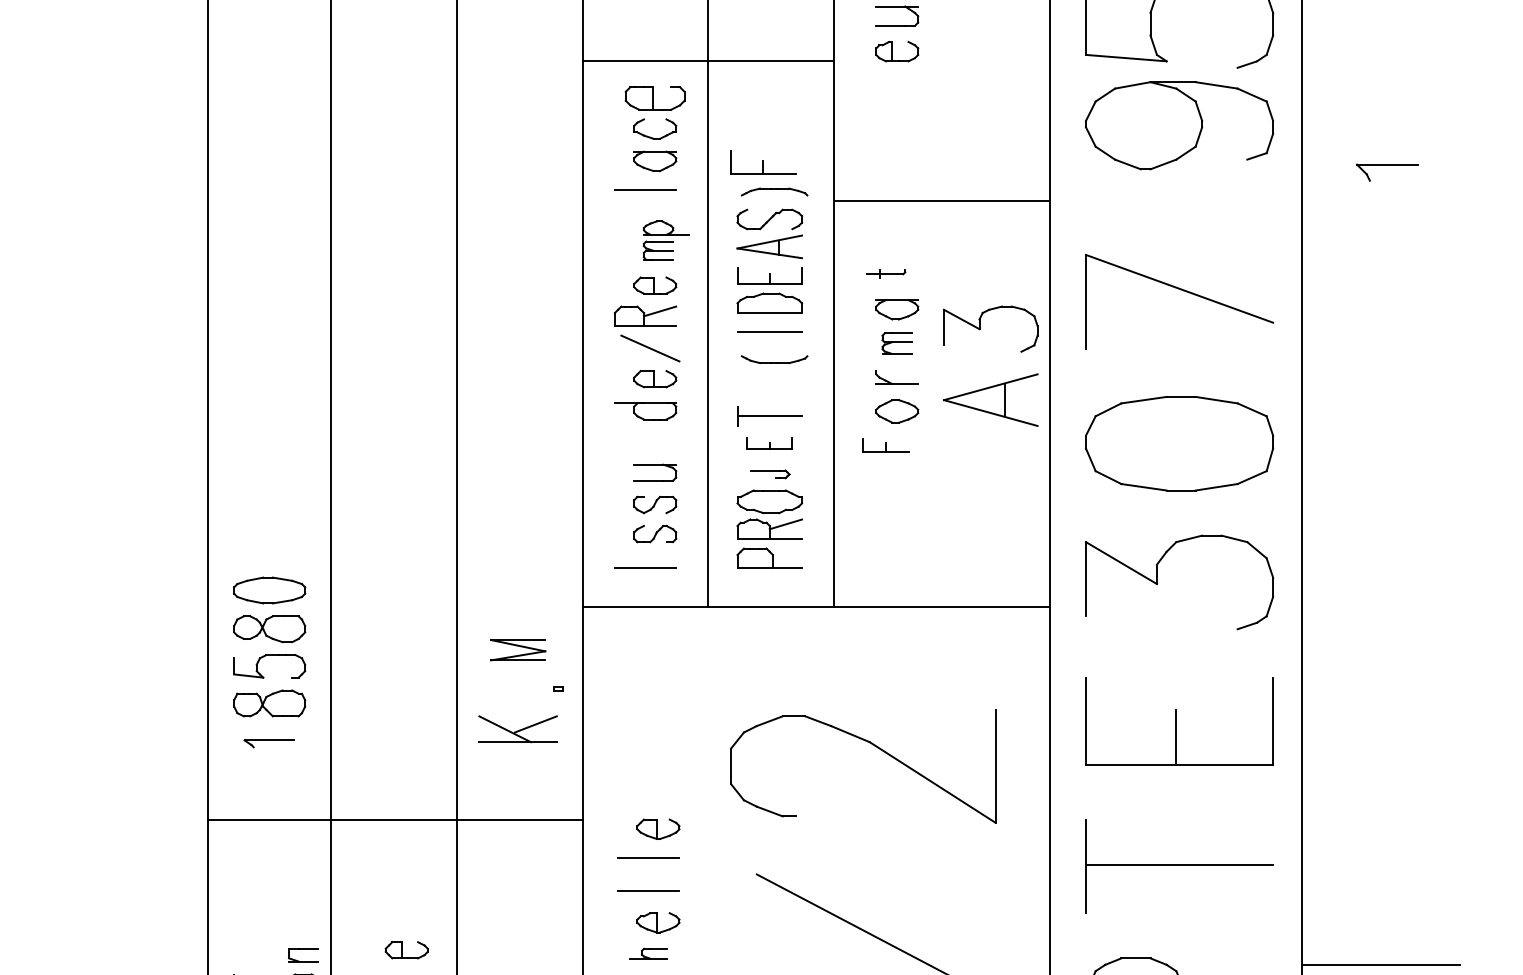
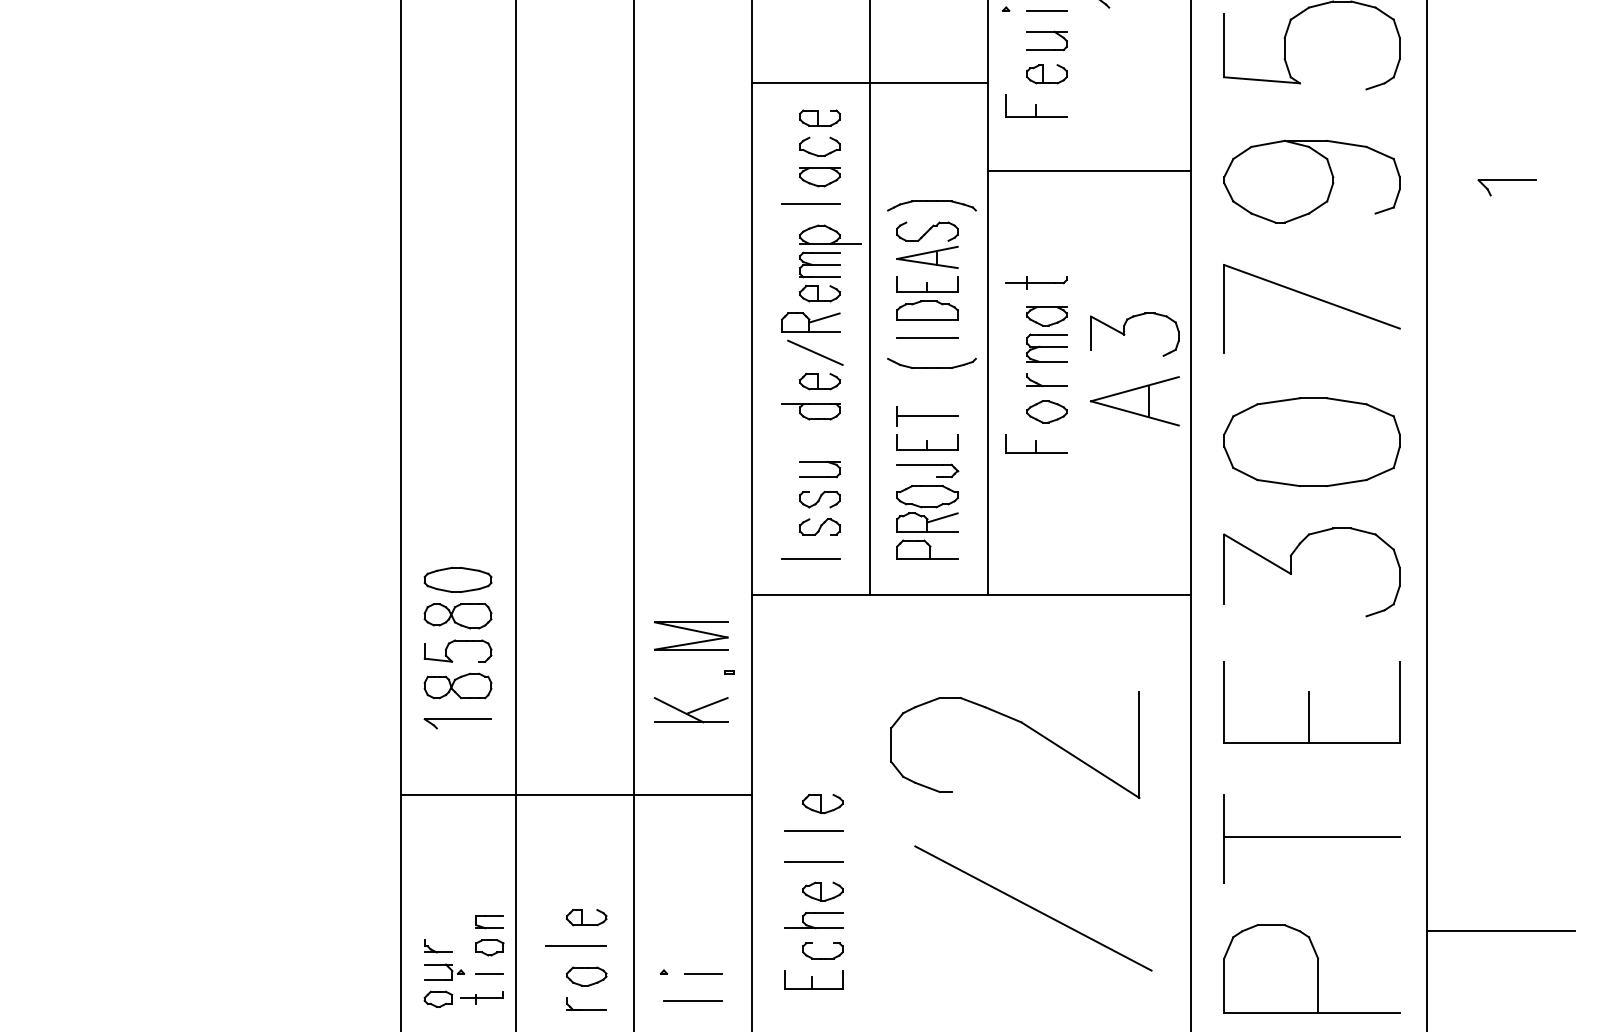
part: (654, 97) -> (819, 117), size x0.71
part: (1178, 125) -> (1311, 181), moved
part: (763, 161) -> (1036, 105), moved
part: (774, 191) -> (931, 205), size x1.43
line: (942, 201) -> (1089, 171), moved
part: (666, 240) -> (830, 251), size x1.43
part: (885, 273) -> (1036, 282), size x1.67
part: (896, 342) -> (1046, 347), size x1.43
part: (774, 358) -> (931, 362), size x1.43
part: (769, 444) -> (927, 442), size x1.43
part: (885, 445) -> (1036, 443), size x1.43
part: (769, 473) -> (927, 470), size x1.67
part: (518, 649) -> (691, 635), size x1.43
part: (269, 743) -> (457, 723), size x1.43
part: (648, 953) -> (813, 920), size x1.67

